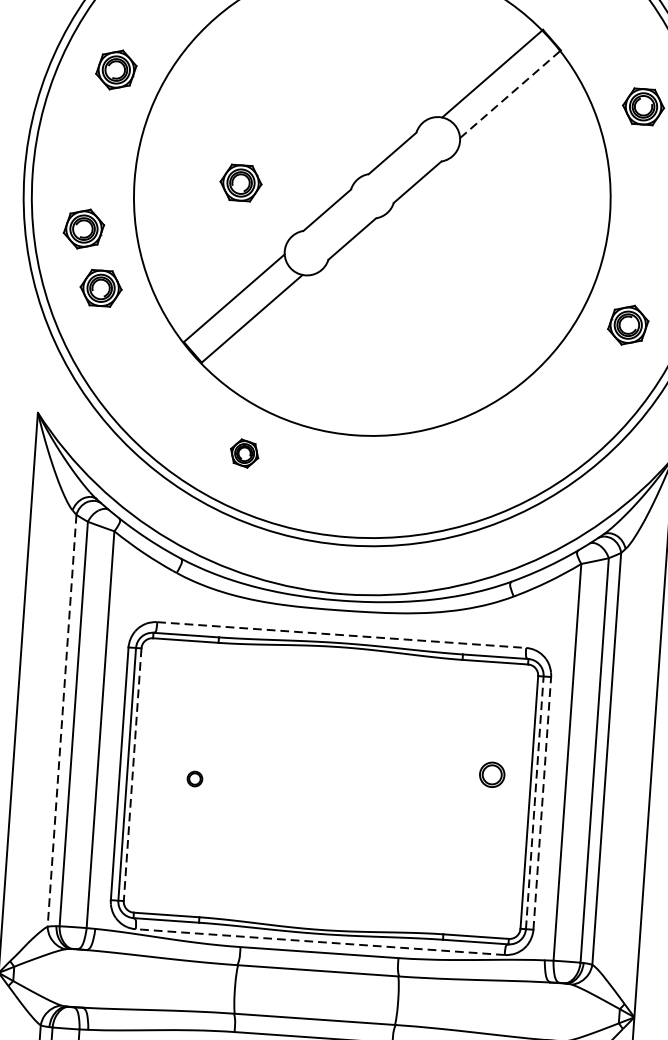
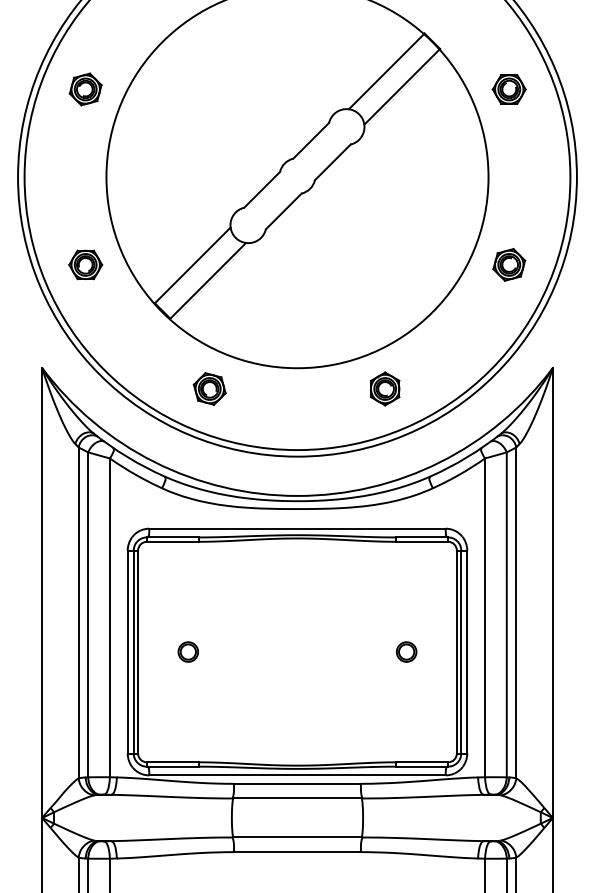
line: (510, 93) -> (402, 86), dashed -> solid
part: (240, 182) -> (191, 172), removed
part: (83, 229) -> (68, 218), removed
part: (244, 452) -> (209, 388), size x1.43
part: (463, 468) -> (385, 388), added
line: (342, 634) -> (298, 528), dashed -> solid
line: (61, 721) -> (78, 613), dashed -> solid
part: (492, 774) -> (406, 651), moved
line: (133, 775) -> (138, 652), dashed -> solid
part: (194, 778) -> (187, 651), size x1.67
line: (535, 803) -> (461, 652), dashed -> solid
line: (542, 803) -> (467, 652), dashed -> solid
line: (320, 942) -> (297, 775), dashed -> solid

